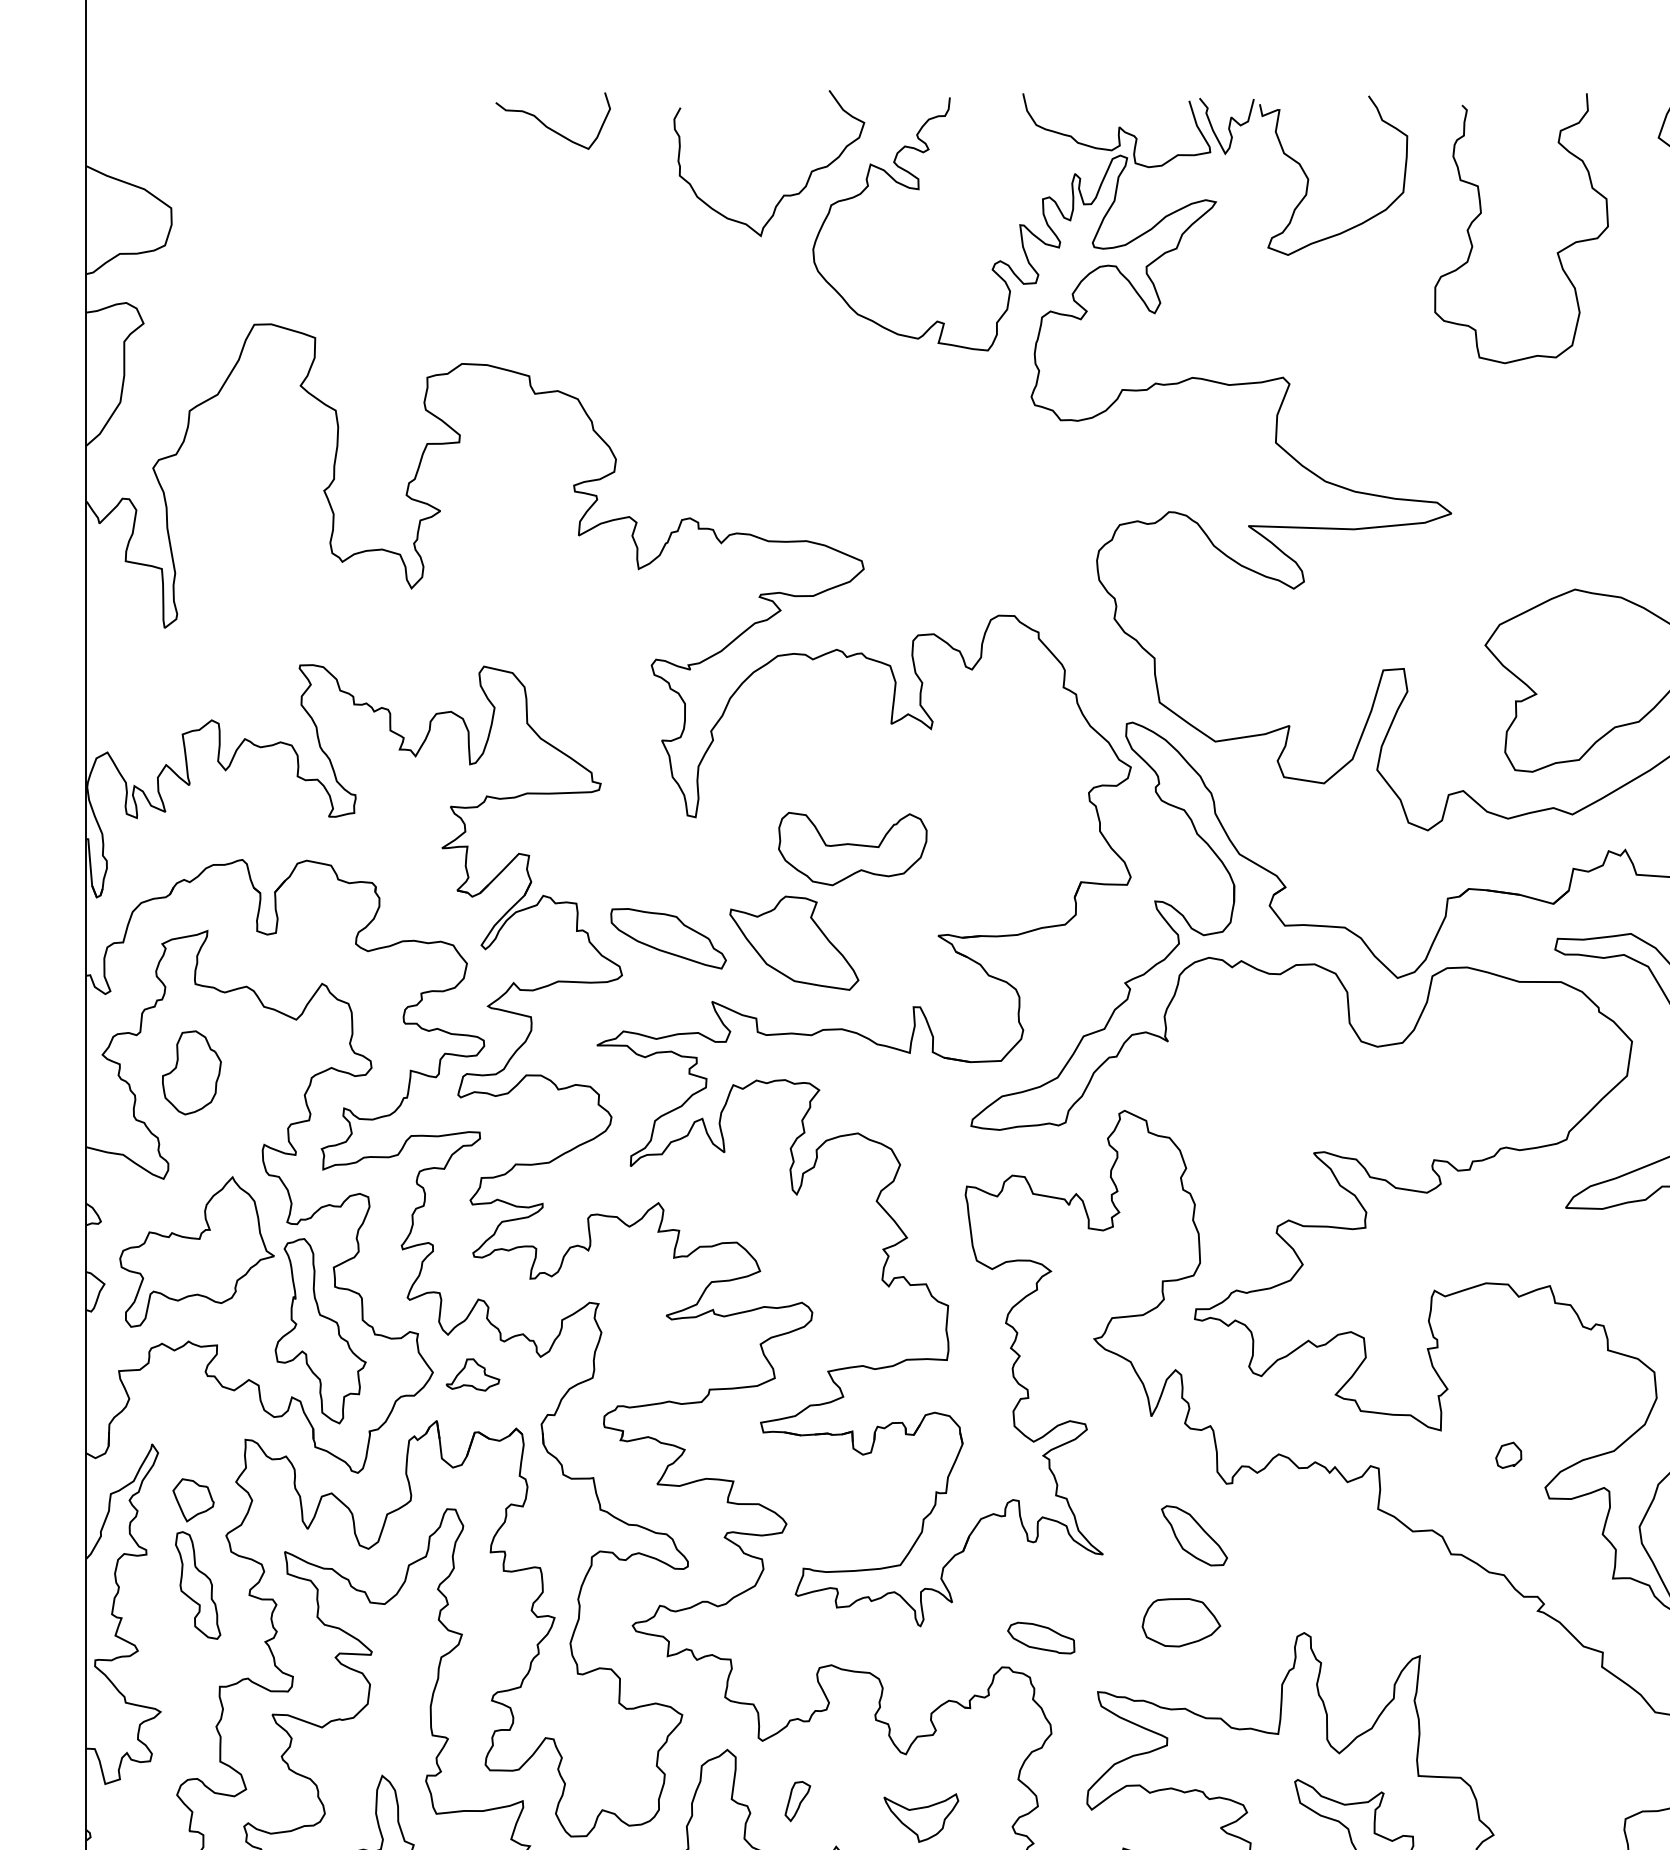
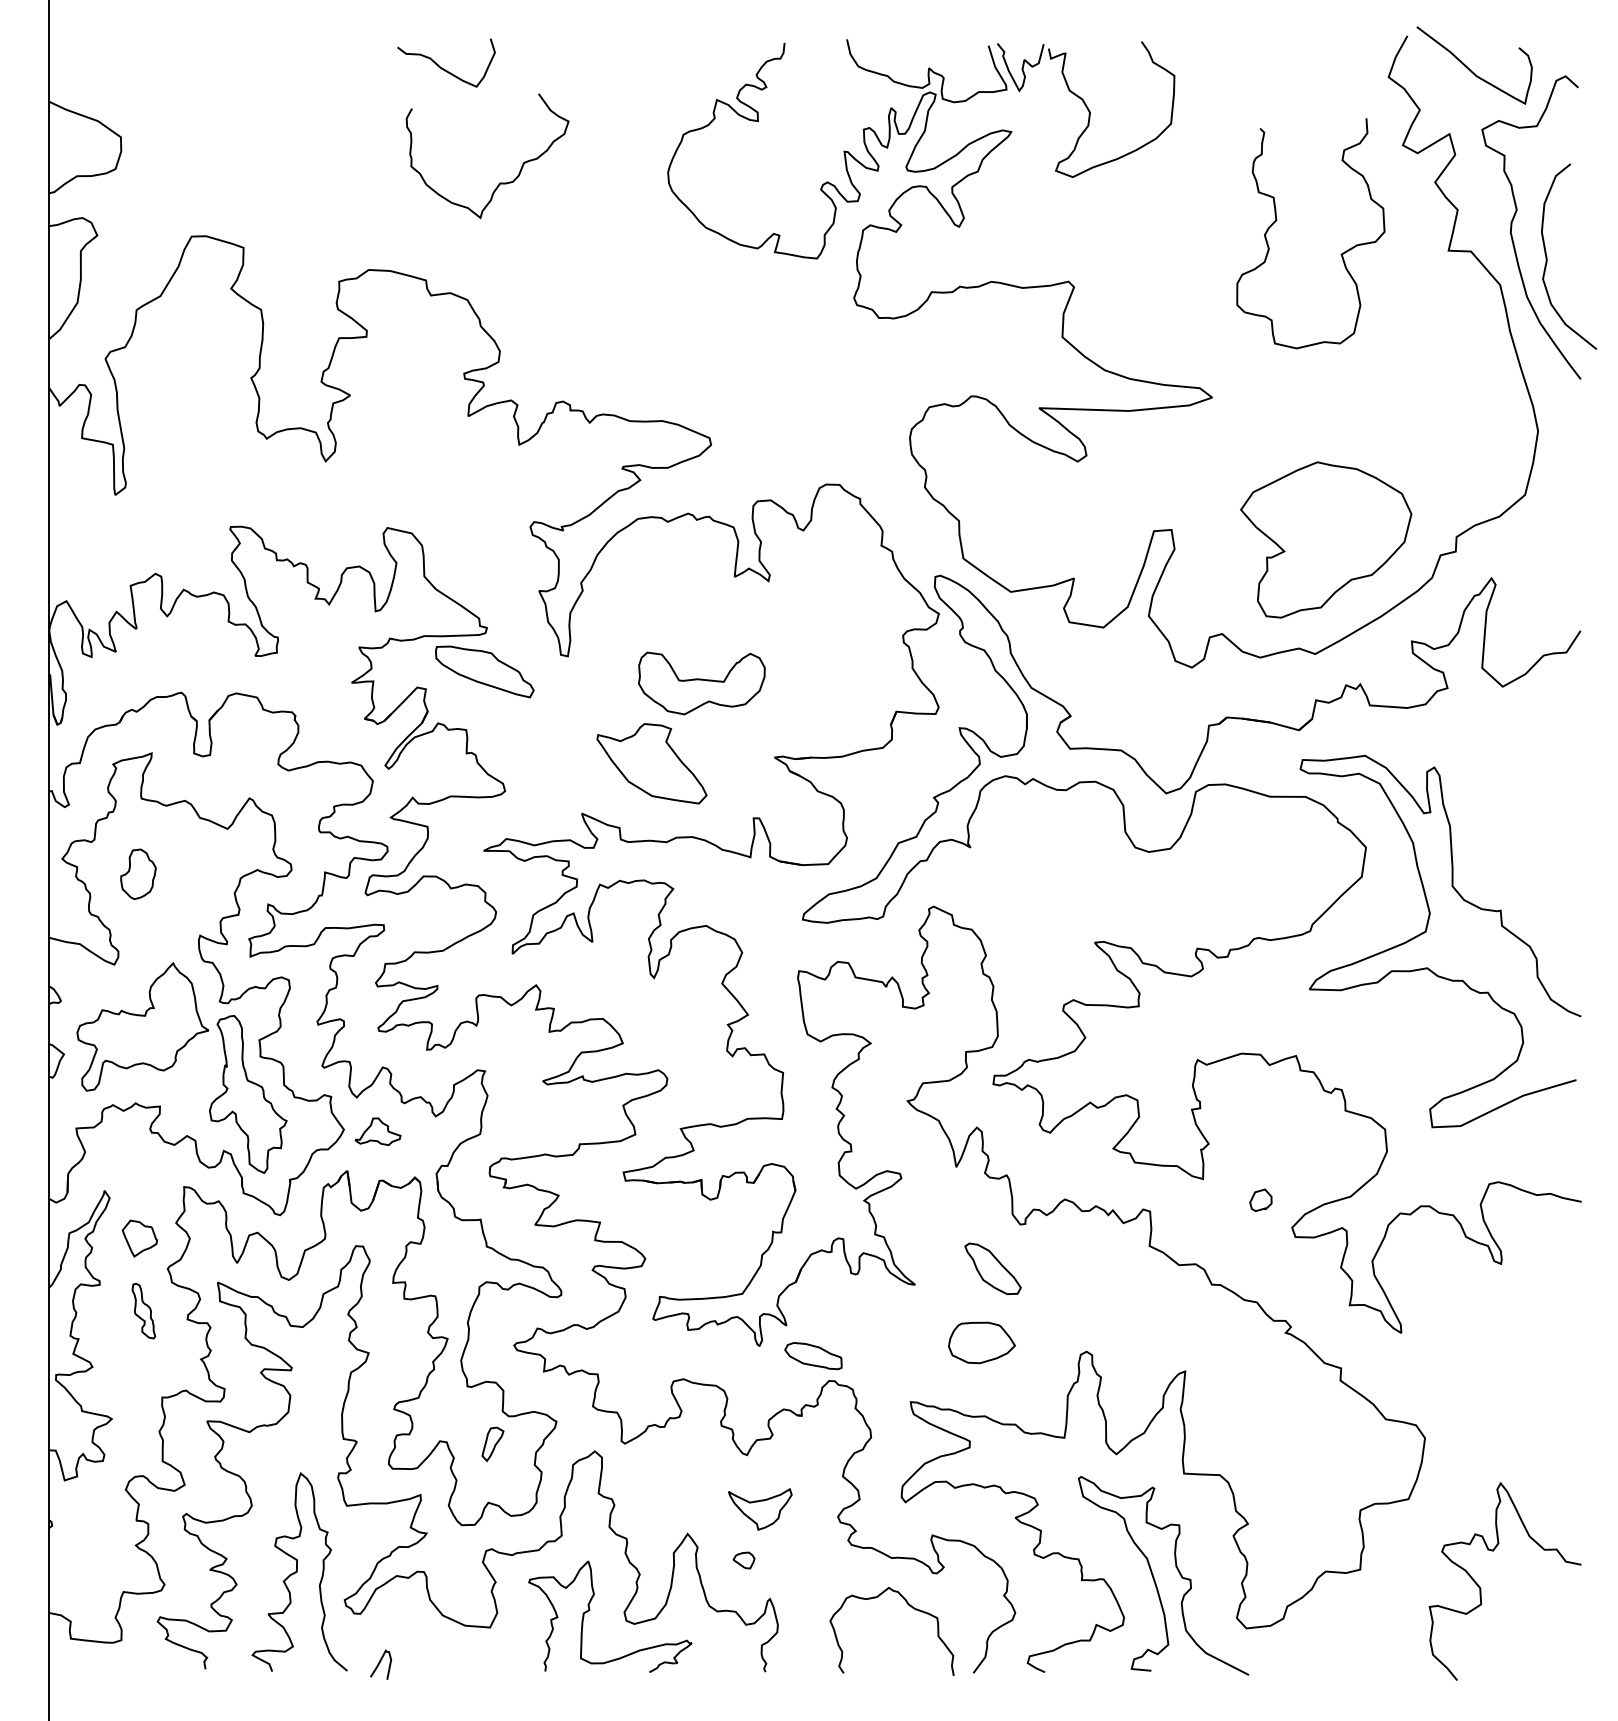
curve: (783, 194) -> (499, 182), moved
curve: (1482, 213) -> (1277, 220), moved
part: (668, 938) -> (484, 671), moved
part: (191, 1073) -> (138, 874), size x0.7
part: (197, 1584) -> (143, 1310), size x0.6
part: (1041, 1638) -> (813, 1356), moved
part: (797, 1800) -> (492, 1443), moved

